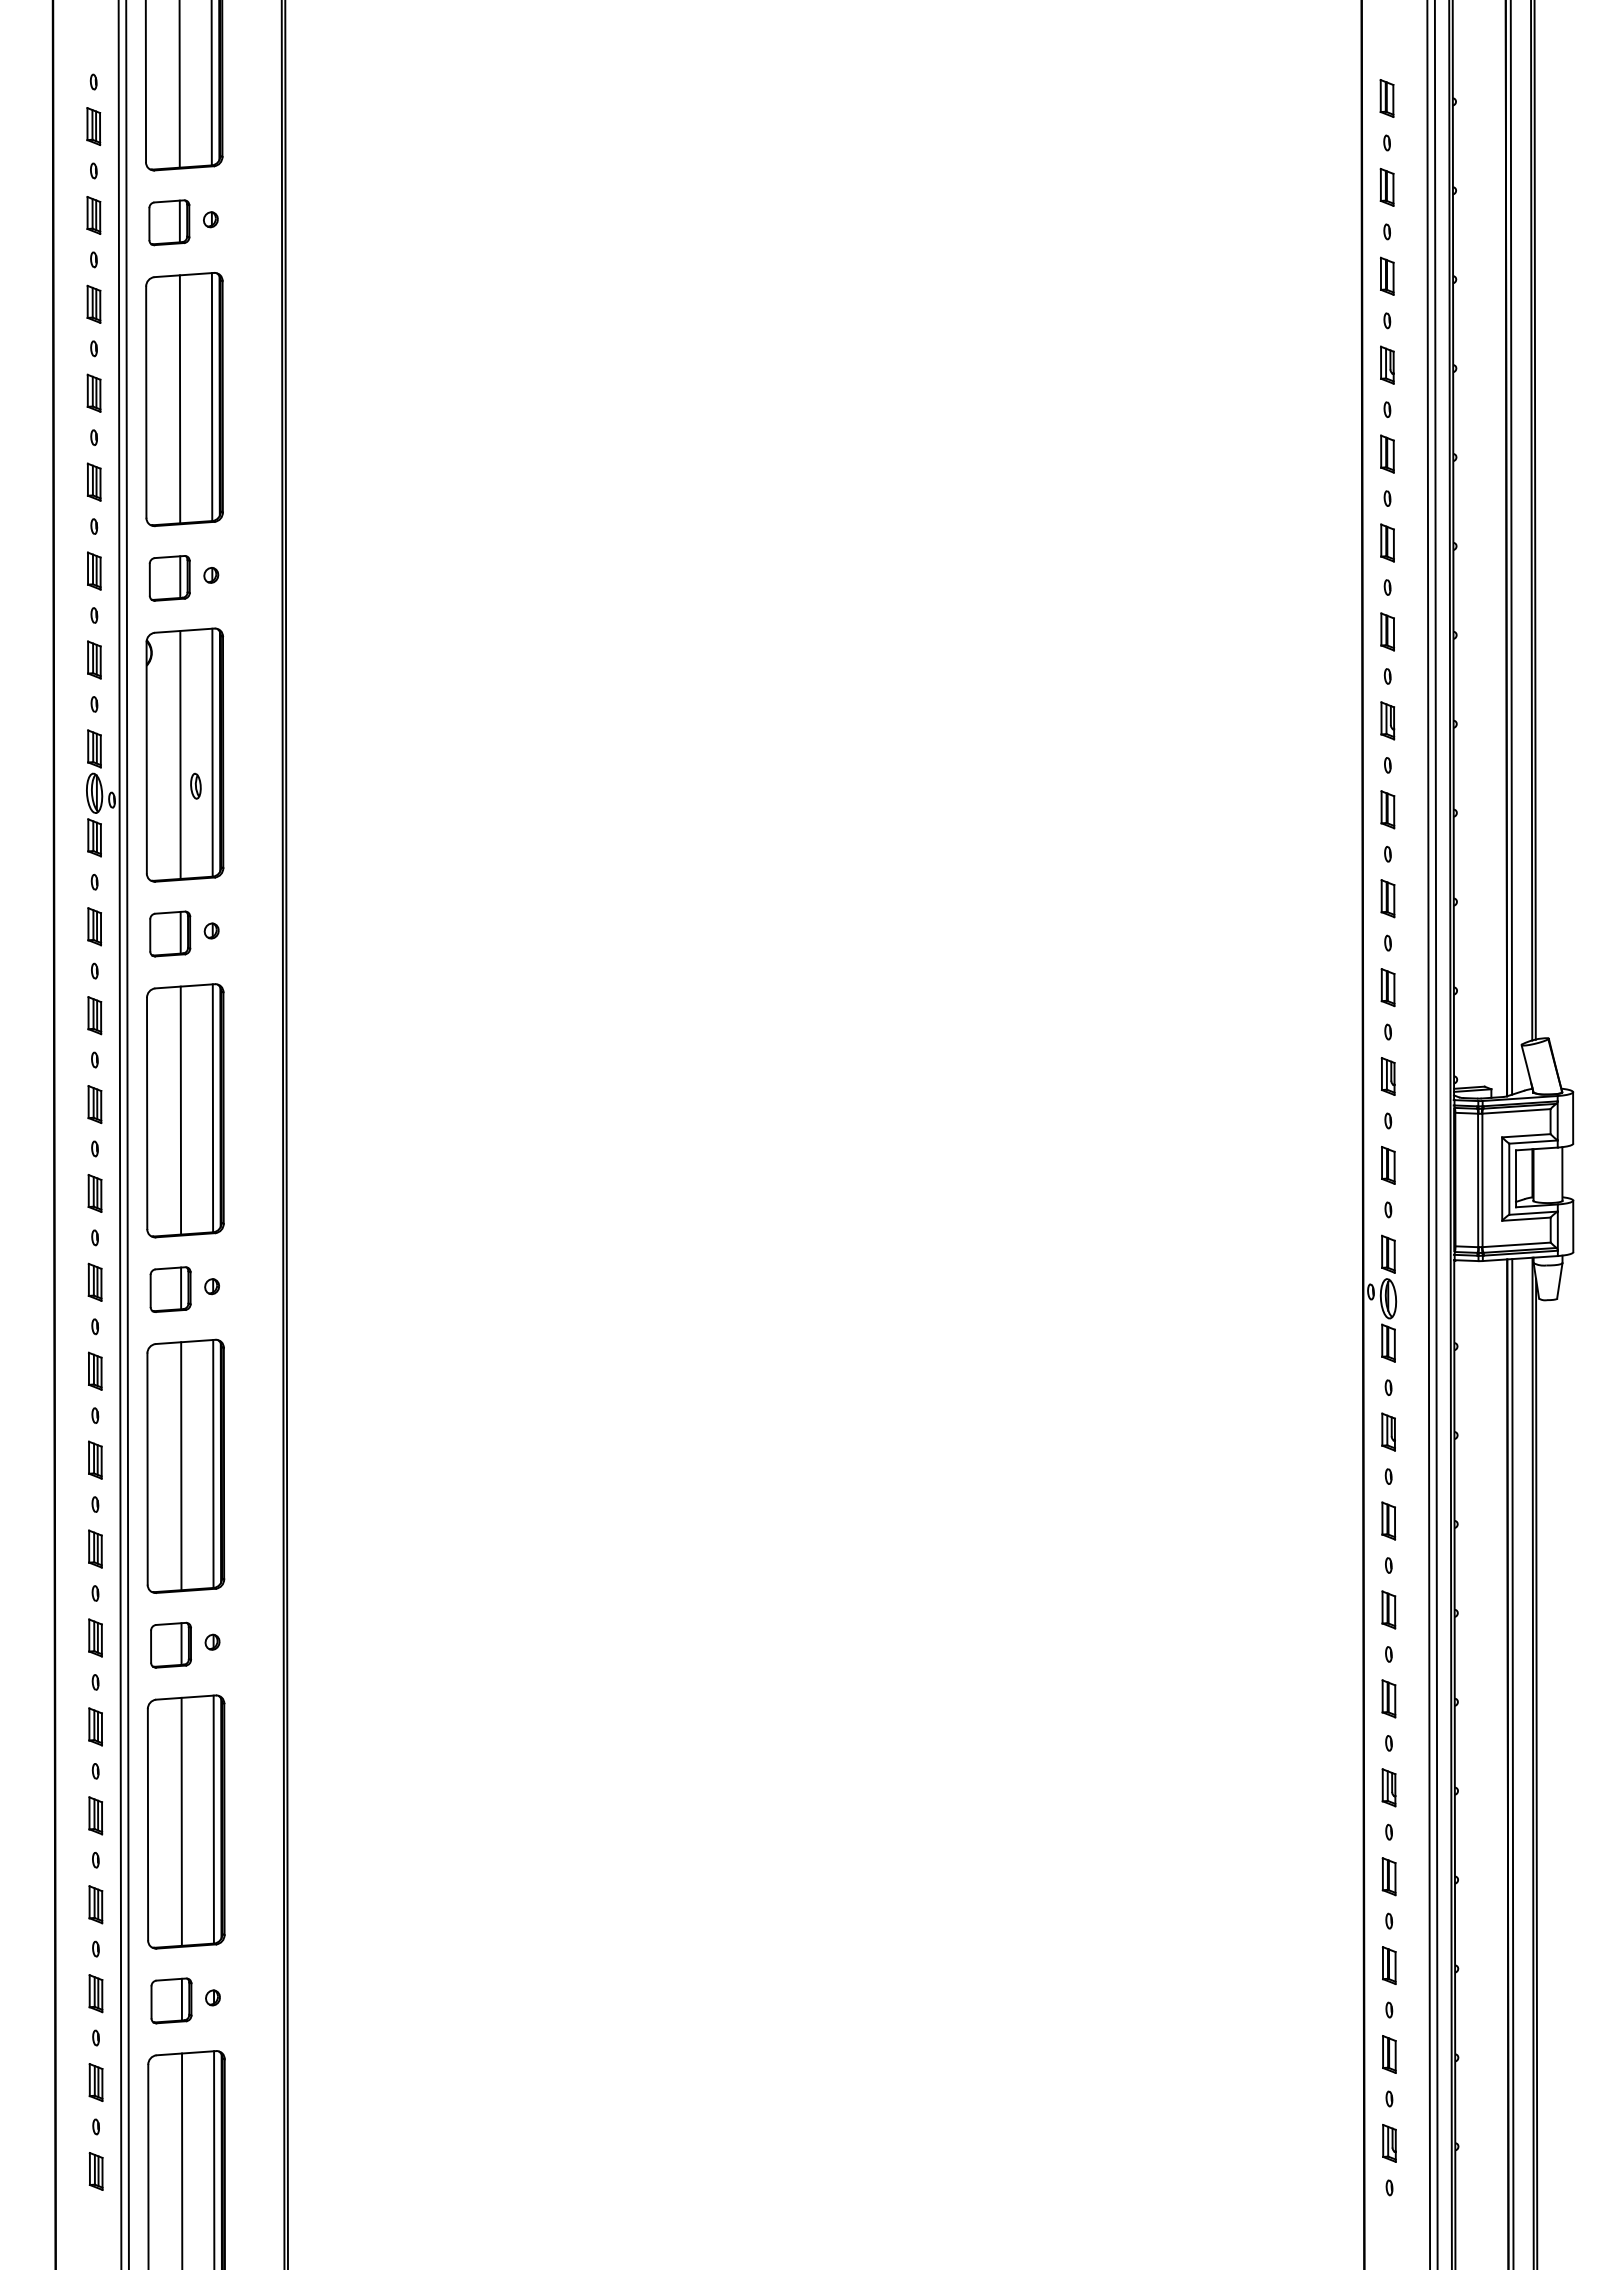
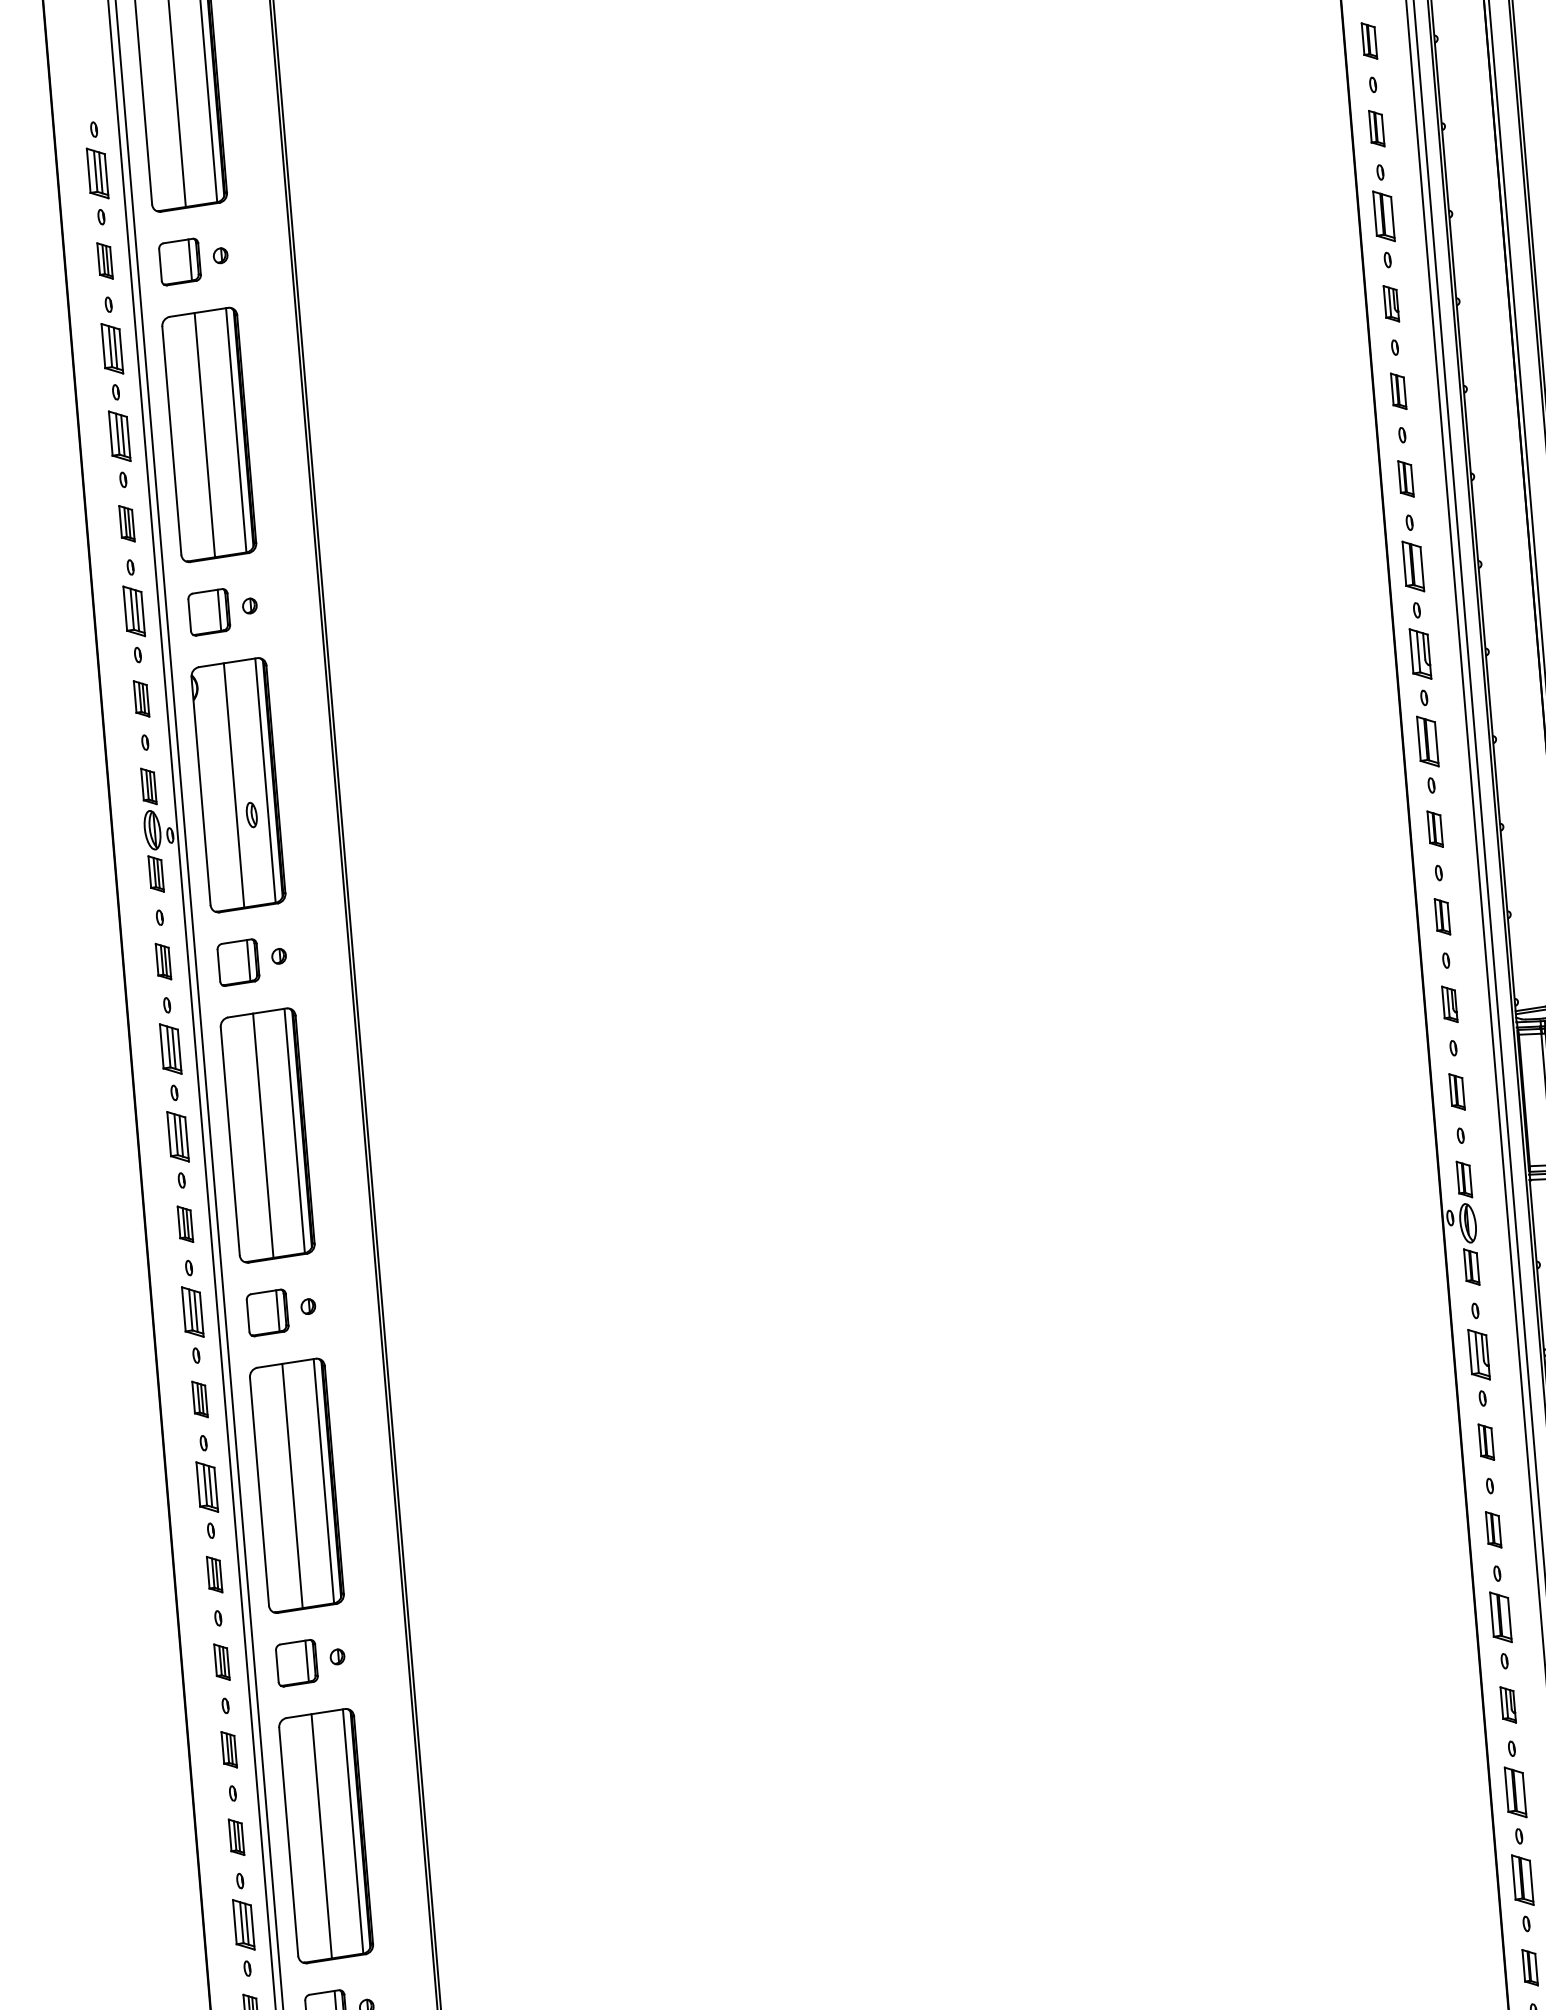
part: (93, 126) -> (97, 173), size x1.4
part: (1387, 275) -> (1384, 215), size x1.4
part: (93, 303) -> (111, 347), size x1.4
part: (93, 392) -> (119, 435), size x1.4
part: (94, 570) -> (134, 610), size x1.4
part: (1387, 631) -> (1413, 566), size x1.4
part: (1387, 720) -> (1420, 653), size x1.4
part: (1387, 809) -> (1427, 741), size x1.4
part: (94, 1015) -> (170, 1049), size x1.4
part: (94, 1104) -> (177, 1136), size x1.4
part: (94, 1281) -> (192, 1311), size x1.4
part: (1388, 1431) -> (1478, 1354), size x1.4
part: (95, 1459) -> (207, 1486), size x1.4
part: (1388, 1698) -> (1500, 1617), size x1.4
part: (1388, 1876) -> (1514, 1792), size x1.4
part: (95, 1904) -> (243, 1924), size x1.4
part: (1389, 1965) -> (1523, 1880), size x1.4

